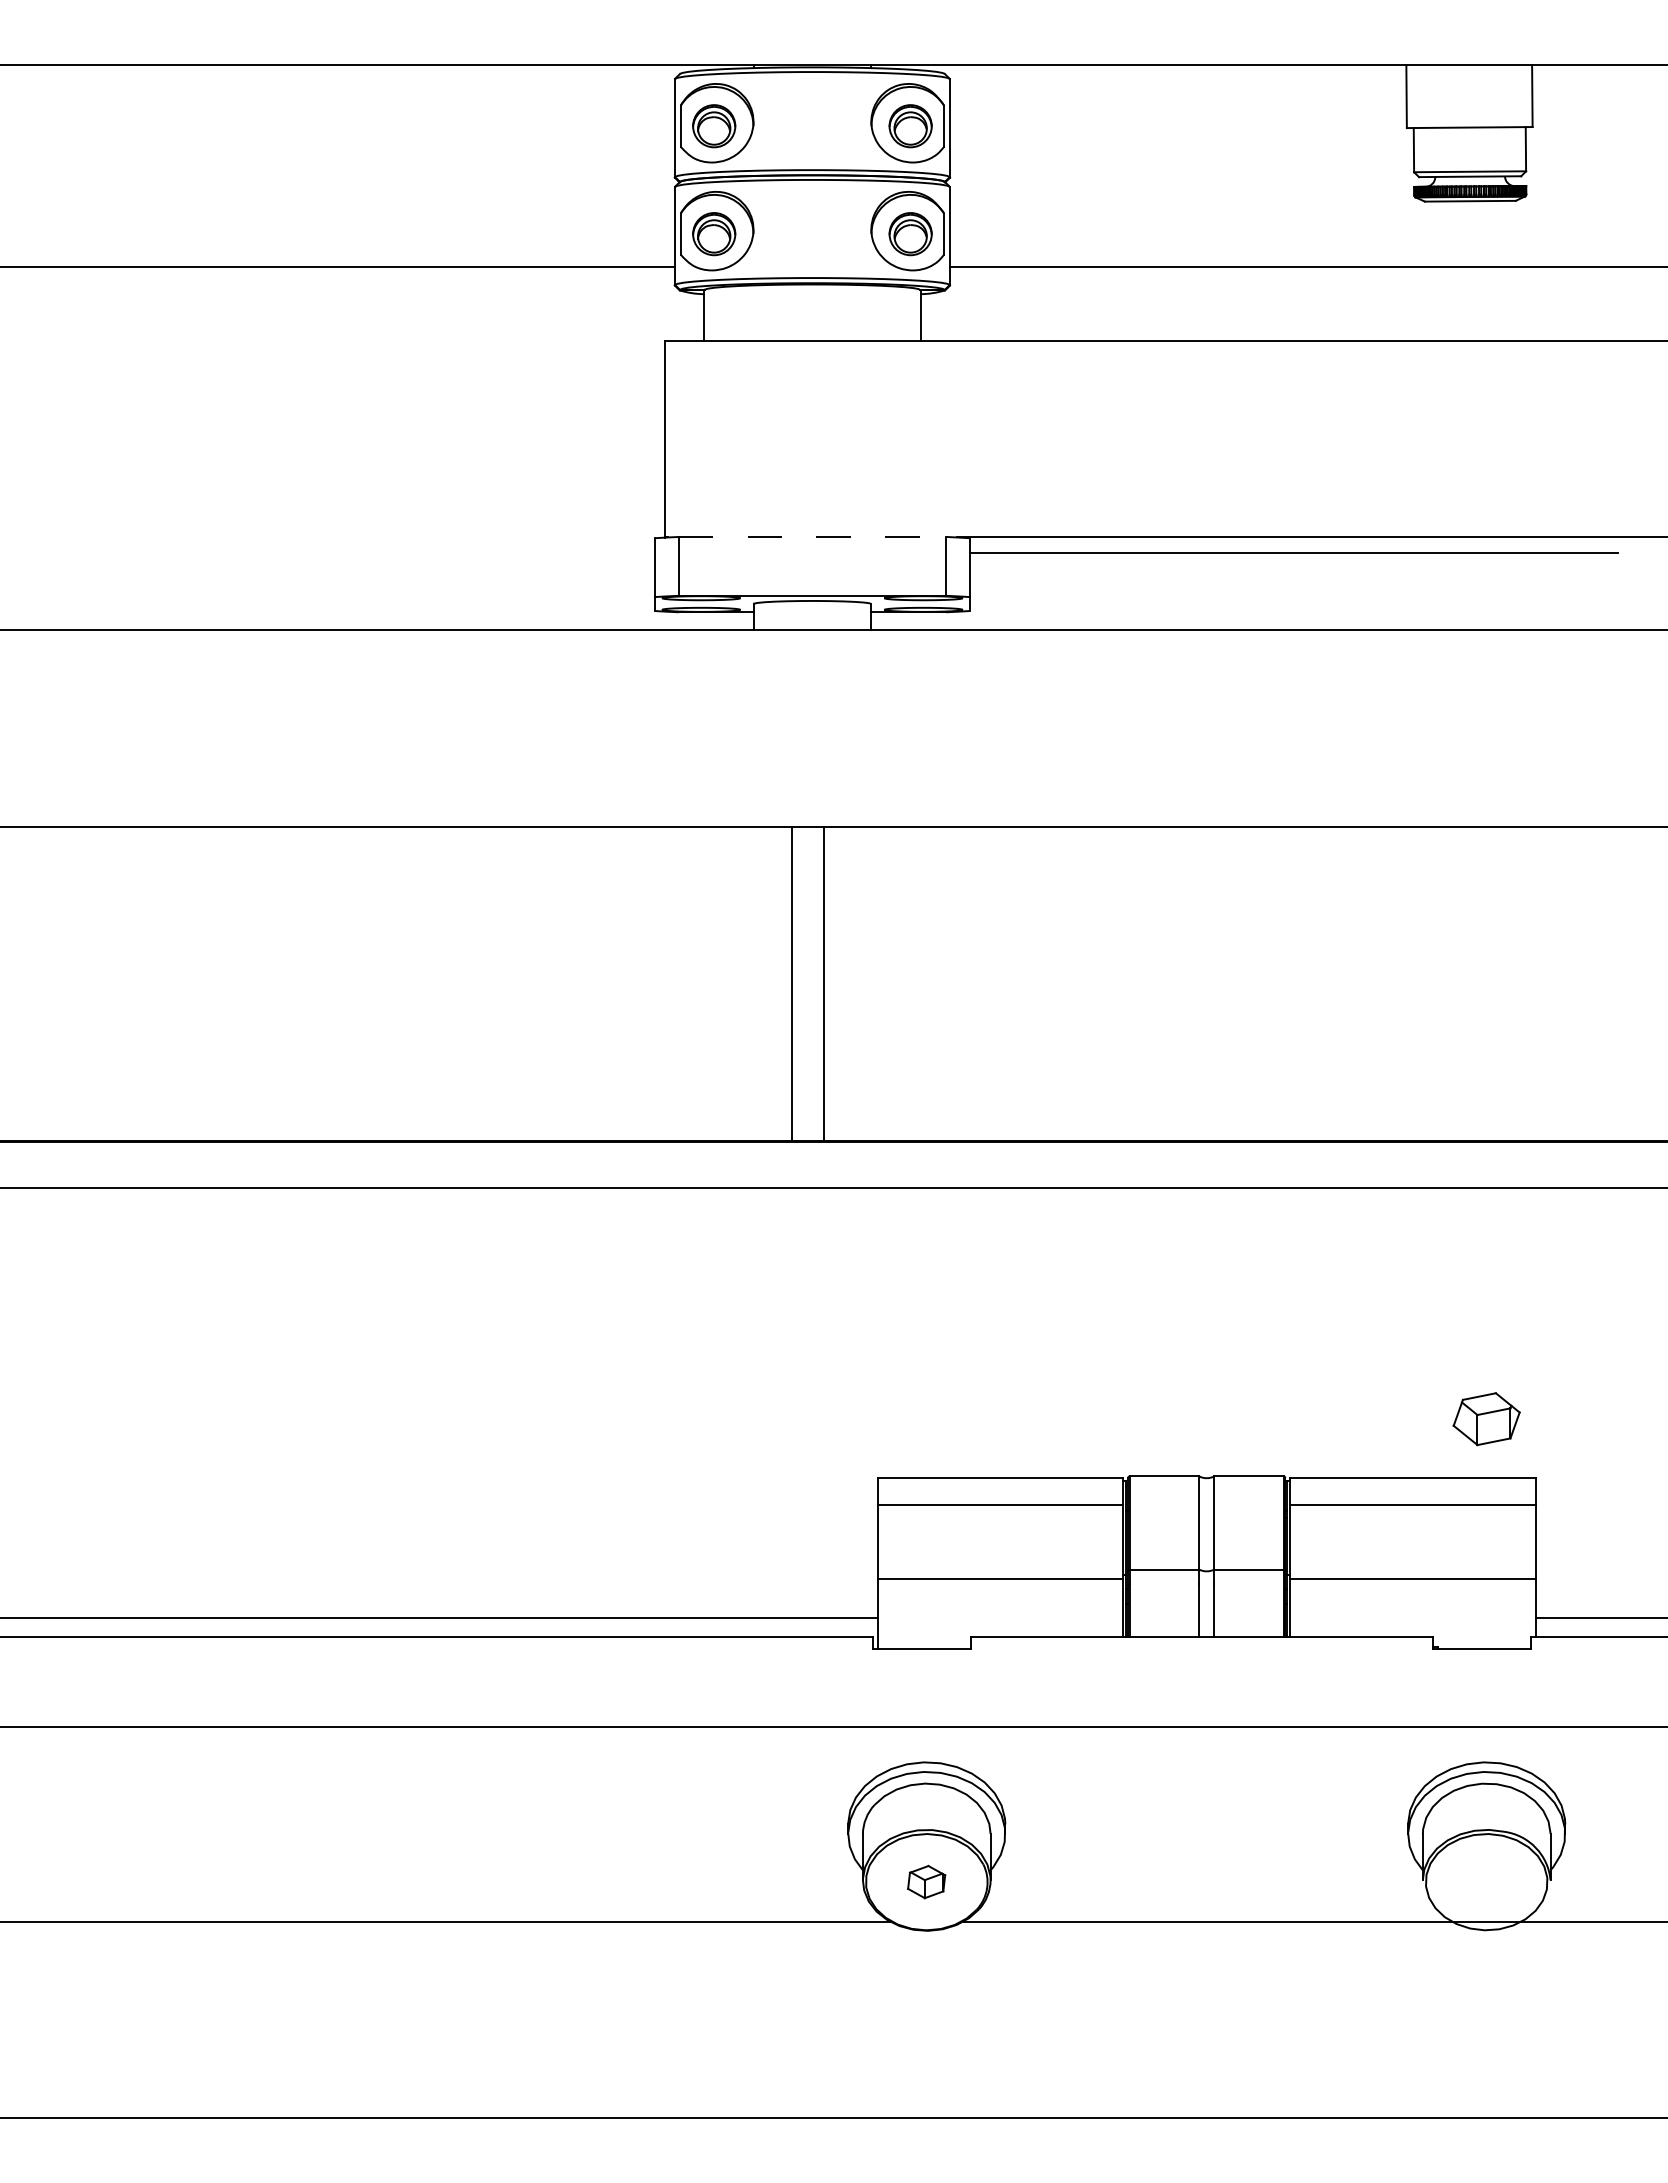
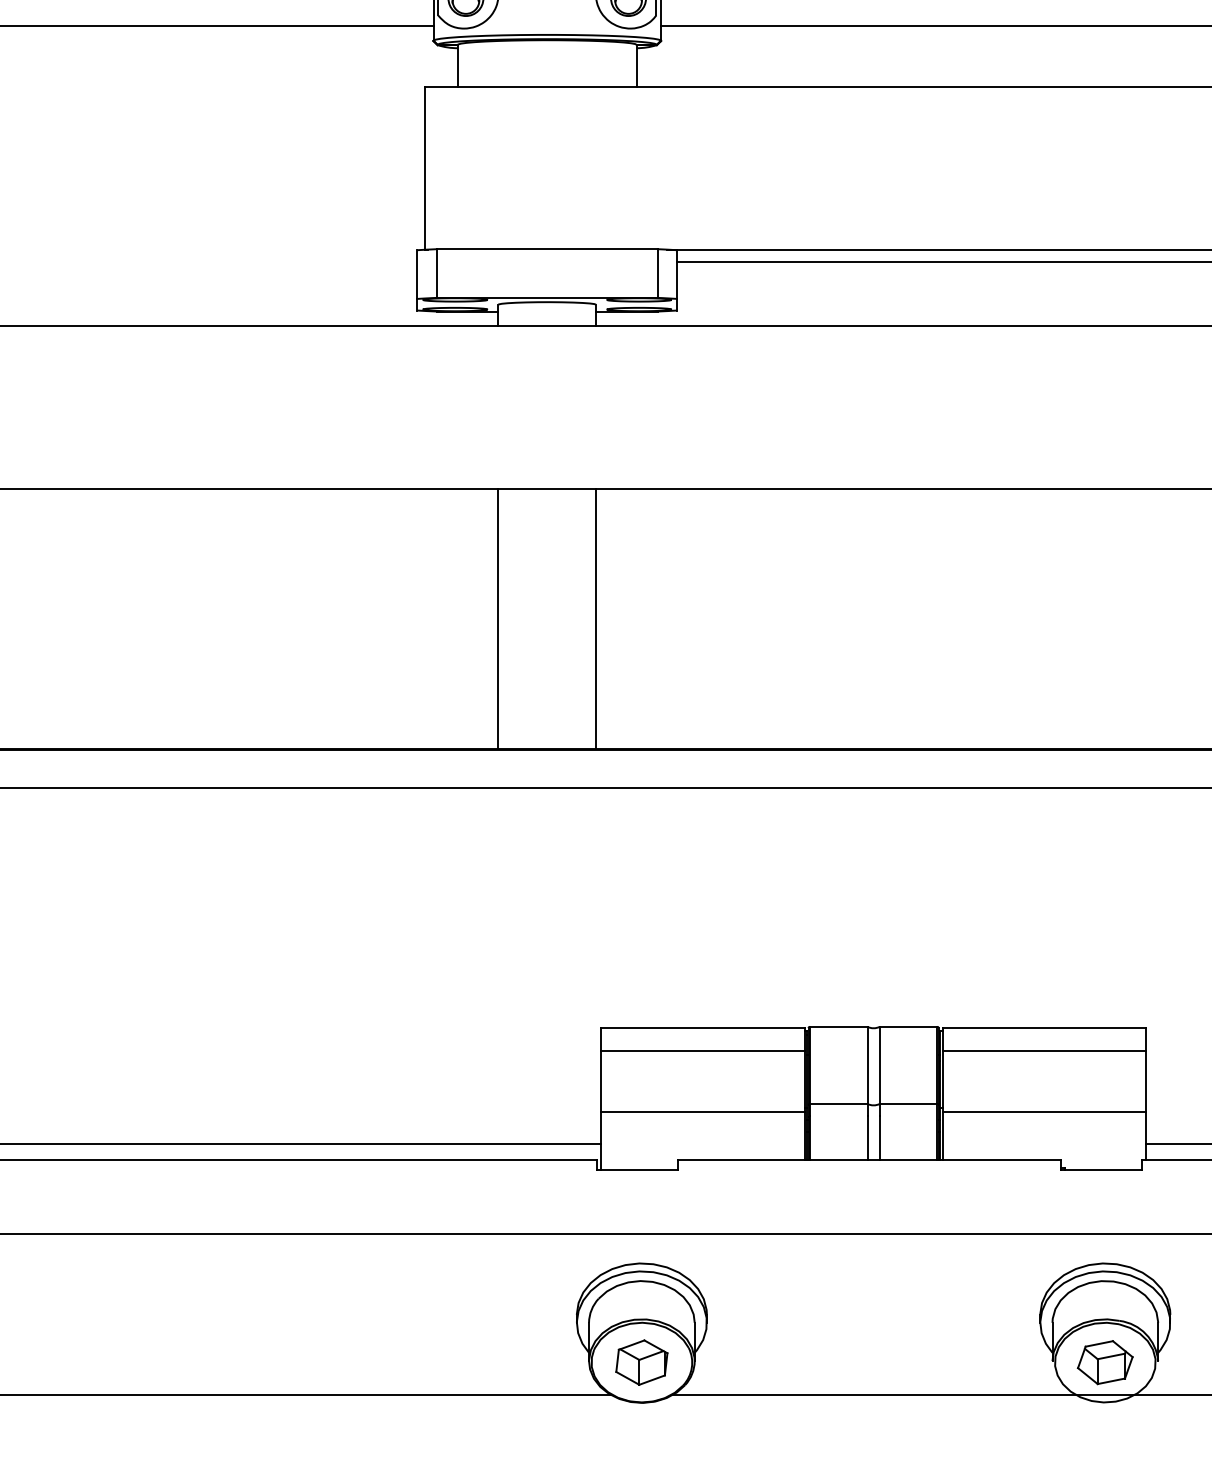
line: (812, 536) -> (547, 248), dashed -> solid
line: (792, 983) -> (596, 618), moved
line: (823, 983) -> (498, 618), moved
part: (1486, 1419) -> (1105, 1362), moved
part: (926, 1881) -> (641, 1362), size x1.67

